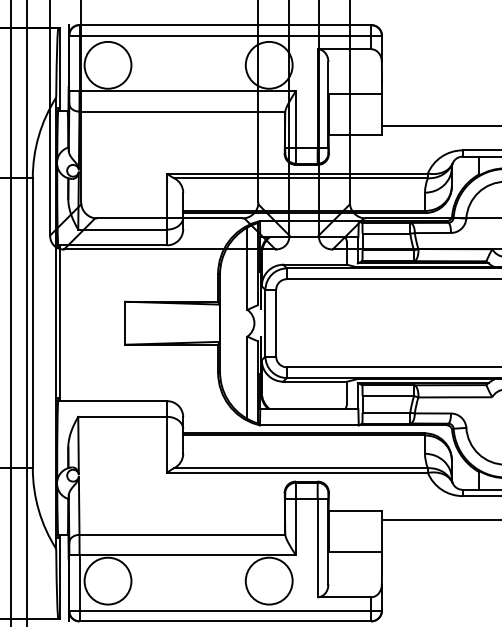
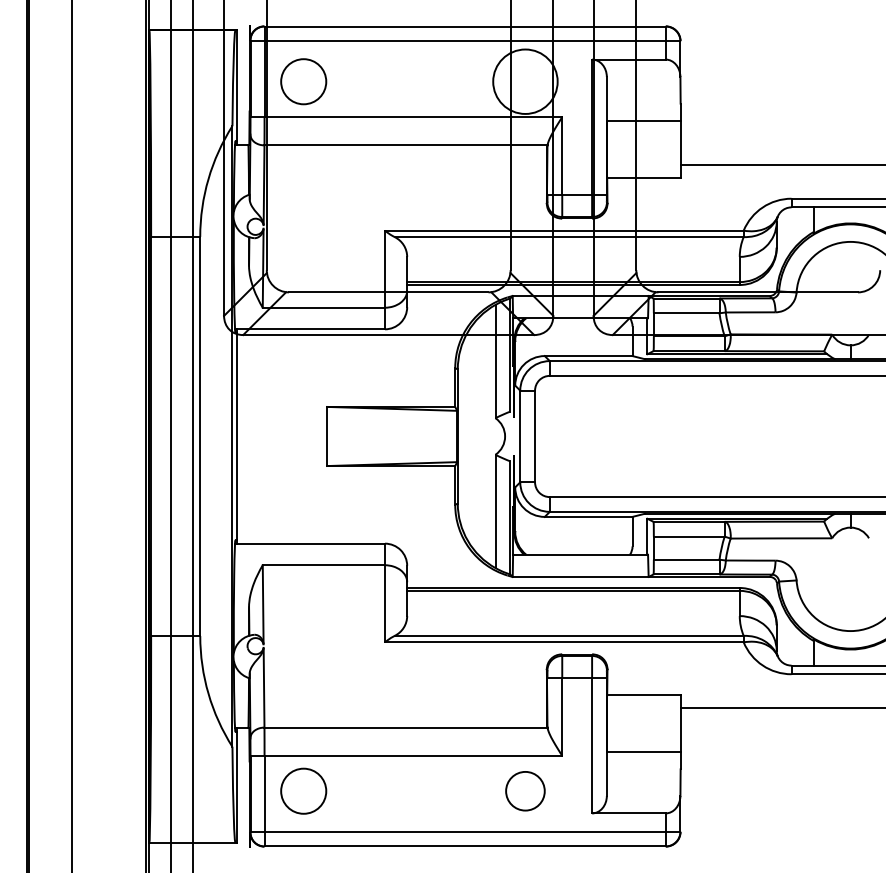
circle: (107, 65) -> (303, 81), size x0.7
circle: (107, 581) -> (303, 791), size x0.7
circle: (269, 581) -> (525, 791), size x0.6

